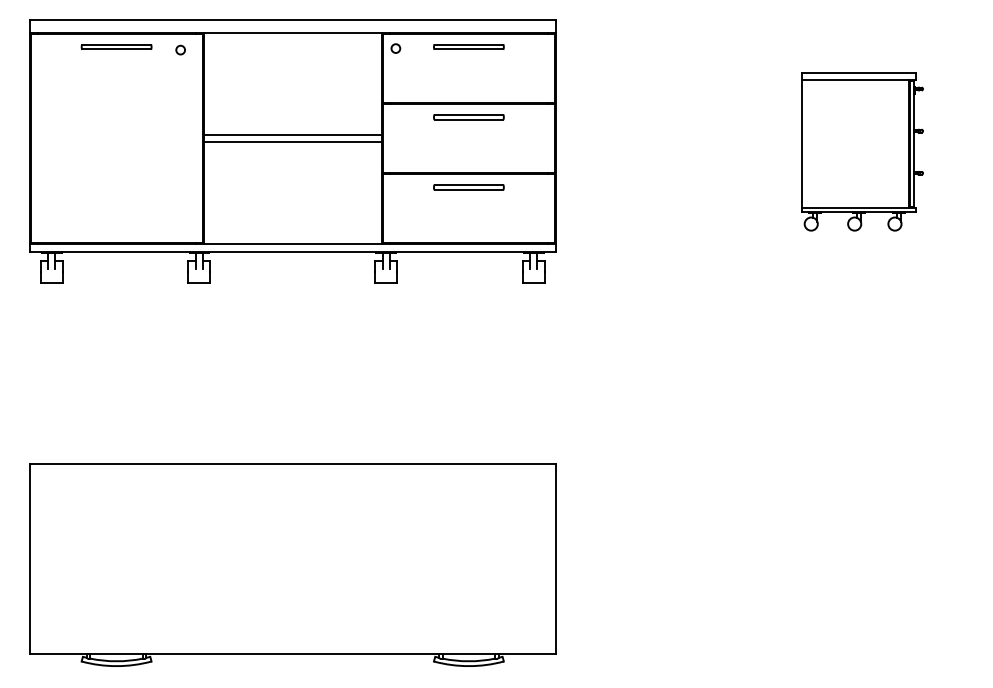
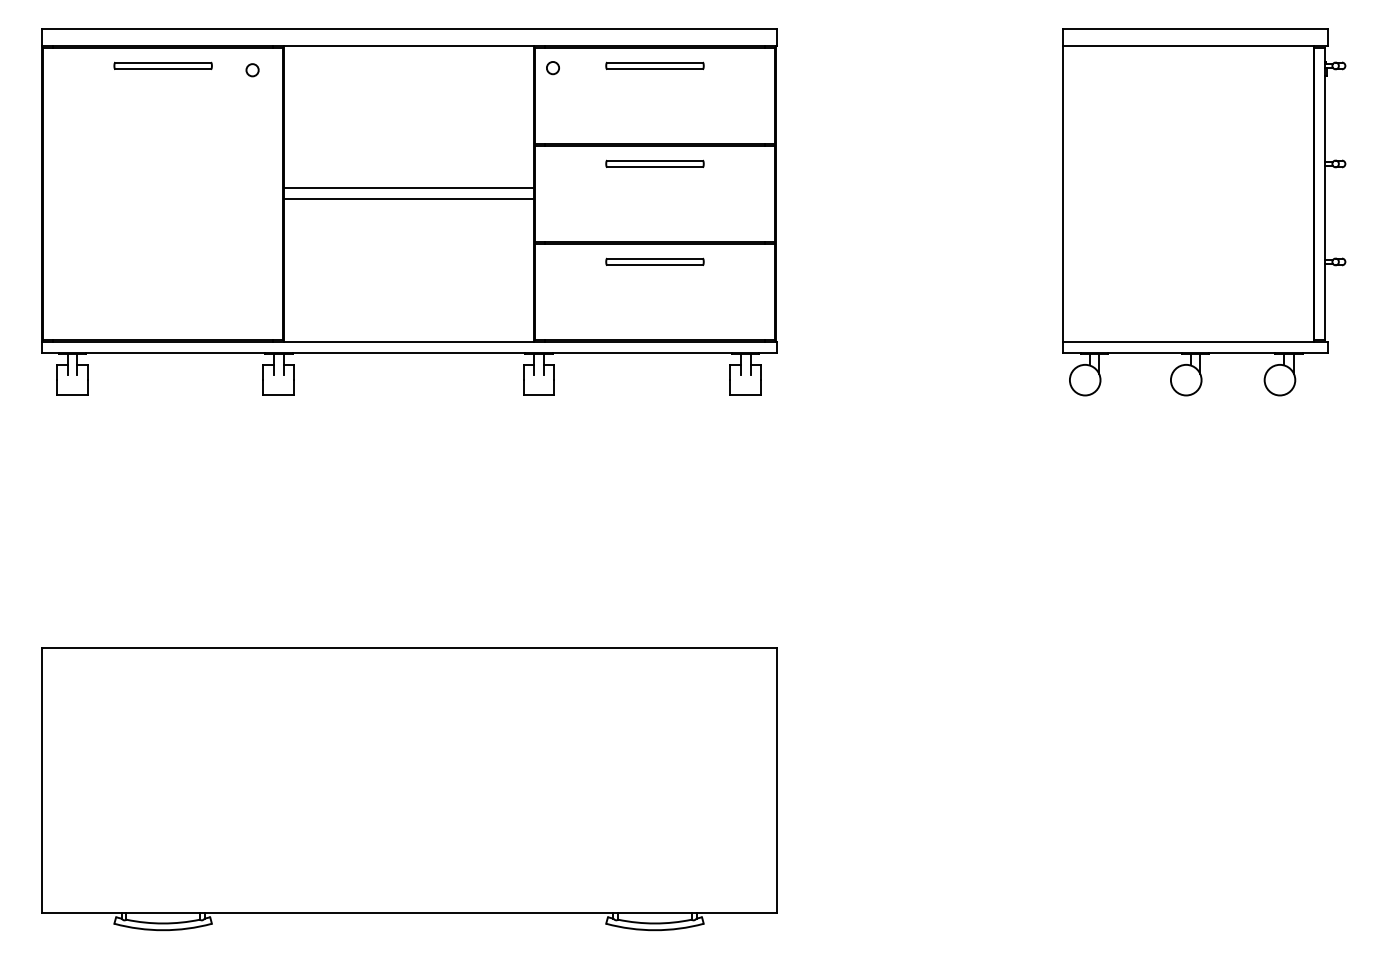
part: (862, 152) -> (1204, 212), size x1.67

